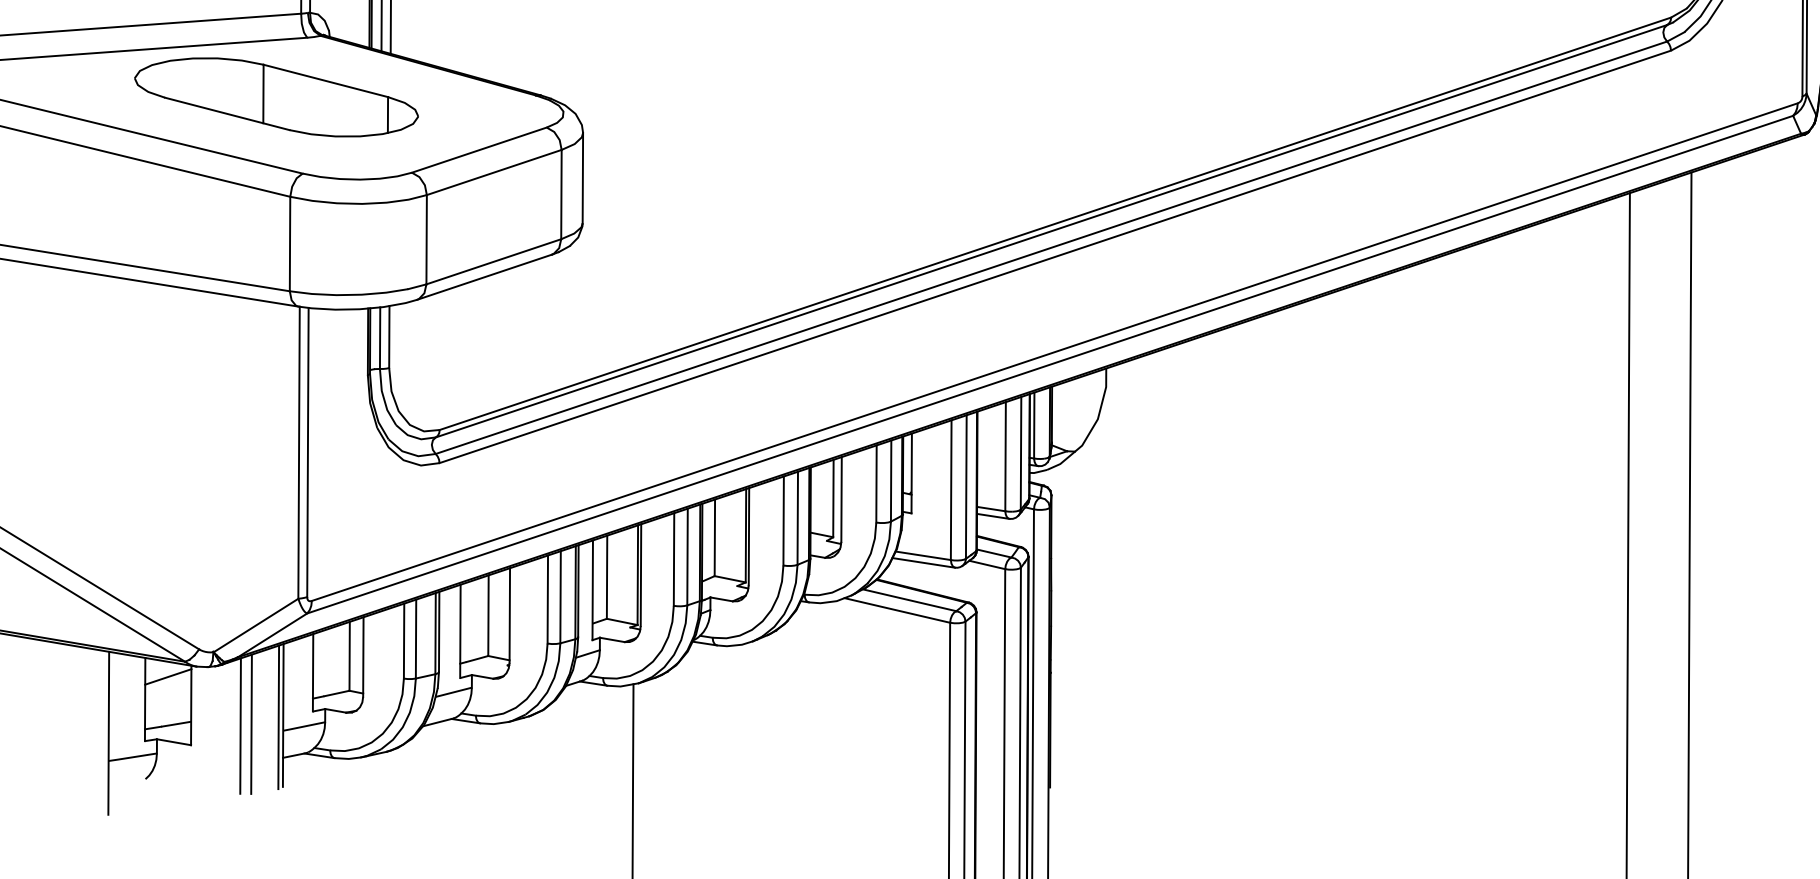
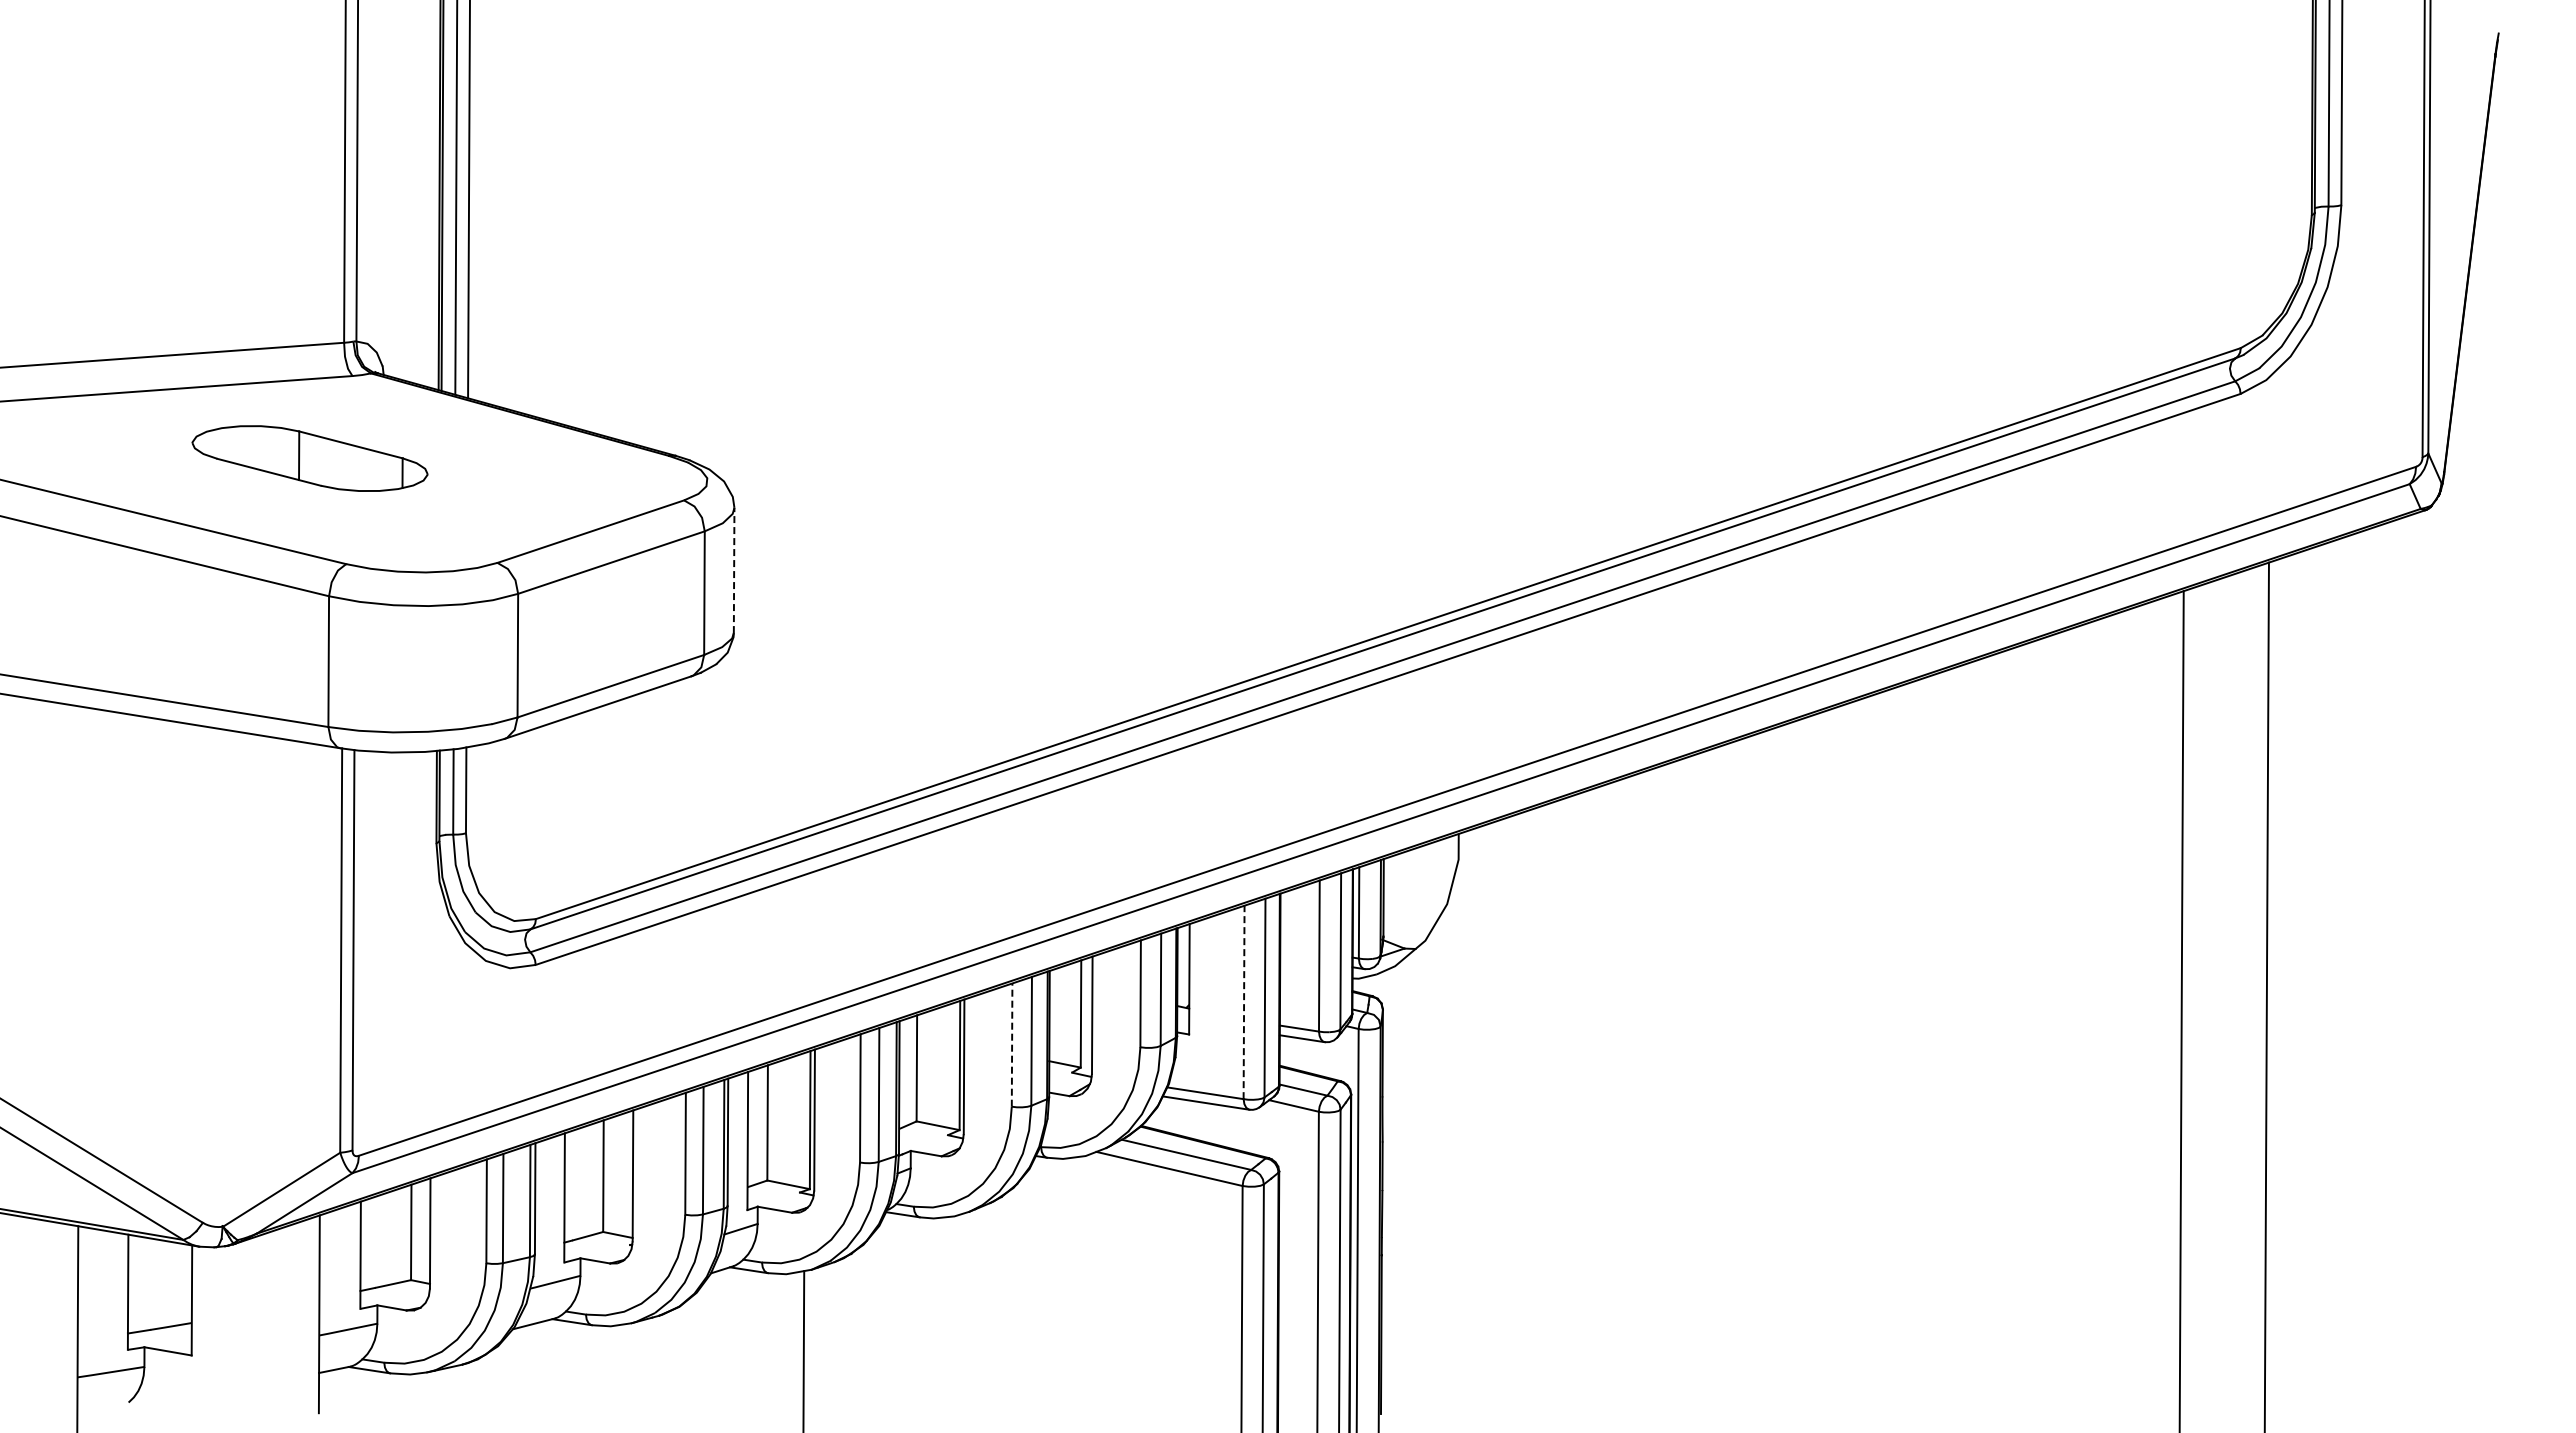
part: (276, 97) -> (309, 458), size x0.6
line: (583, 178) -> (734, 570), solid -> dashed
line: (951, 490) -> (1244, 1002), solid -> dashed
line: (783, 521) -> (1012, 1045), solid -> dashed
line: (168, 676) -> (160, 1260), removed
line: (278, 717) -> (312, 1316), removed
line: (250, 724) -> (274, 1326), removed
line: (240, 725) -> (259, 1328), removed

